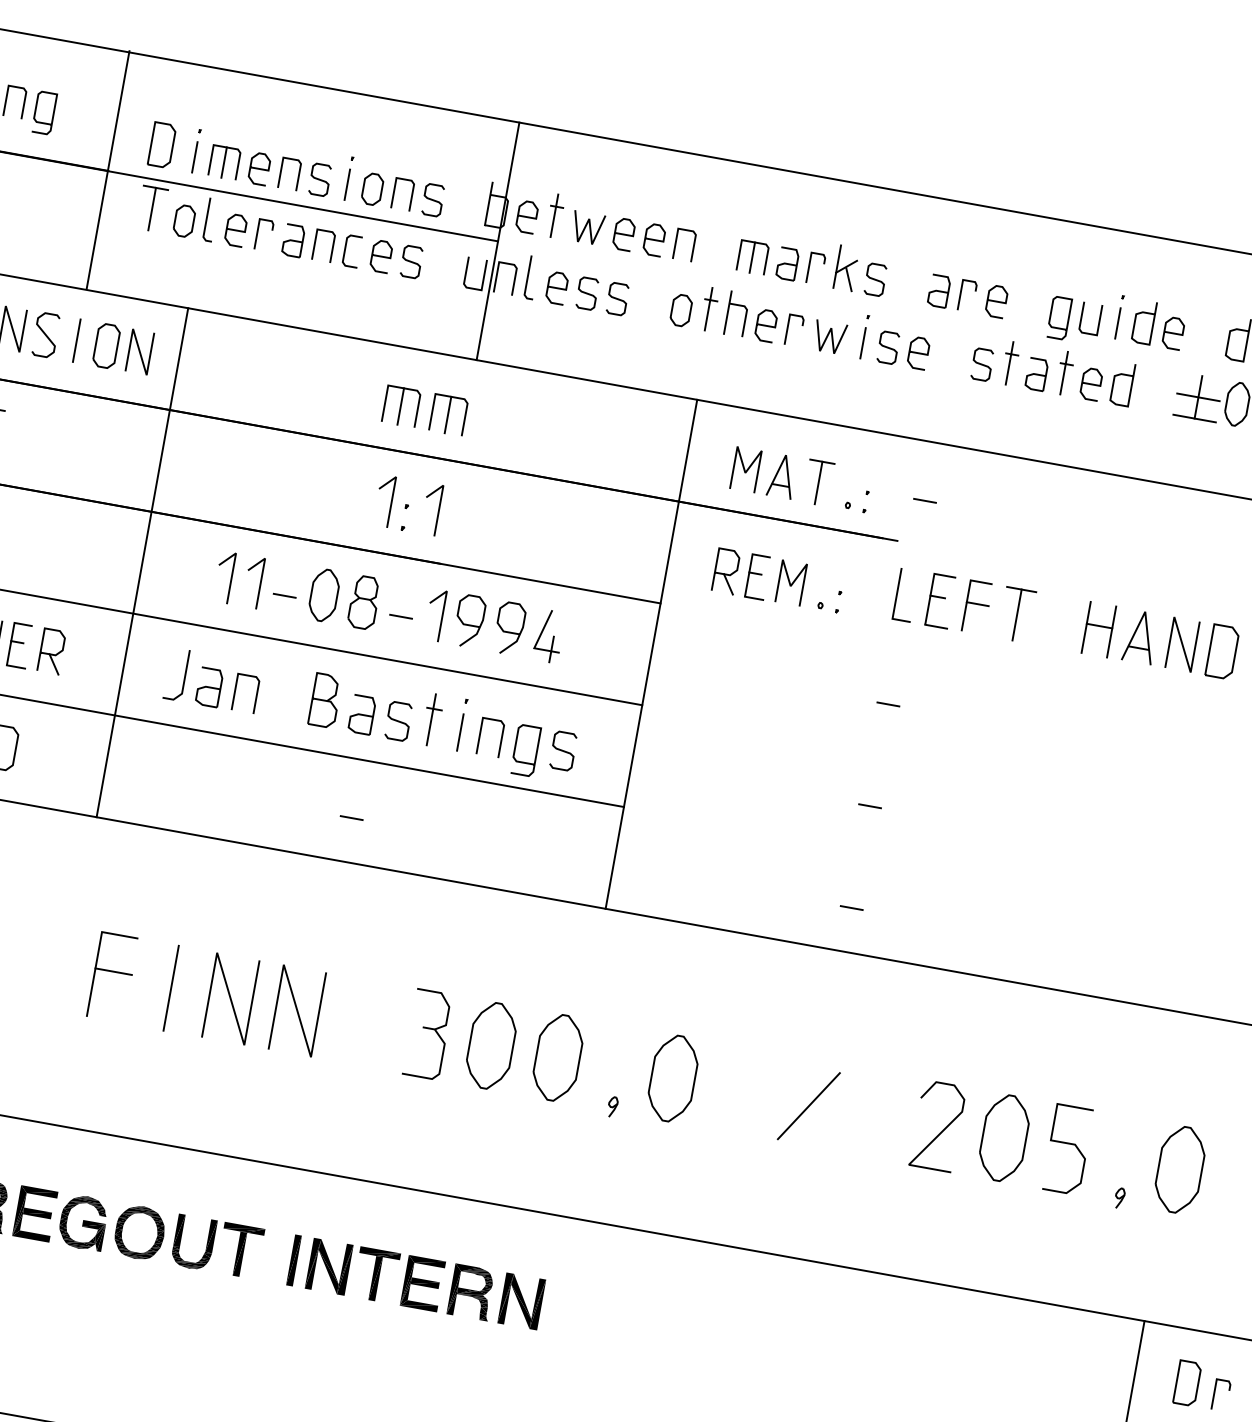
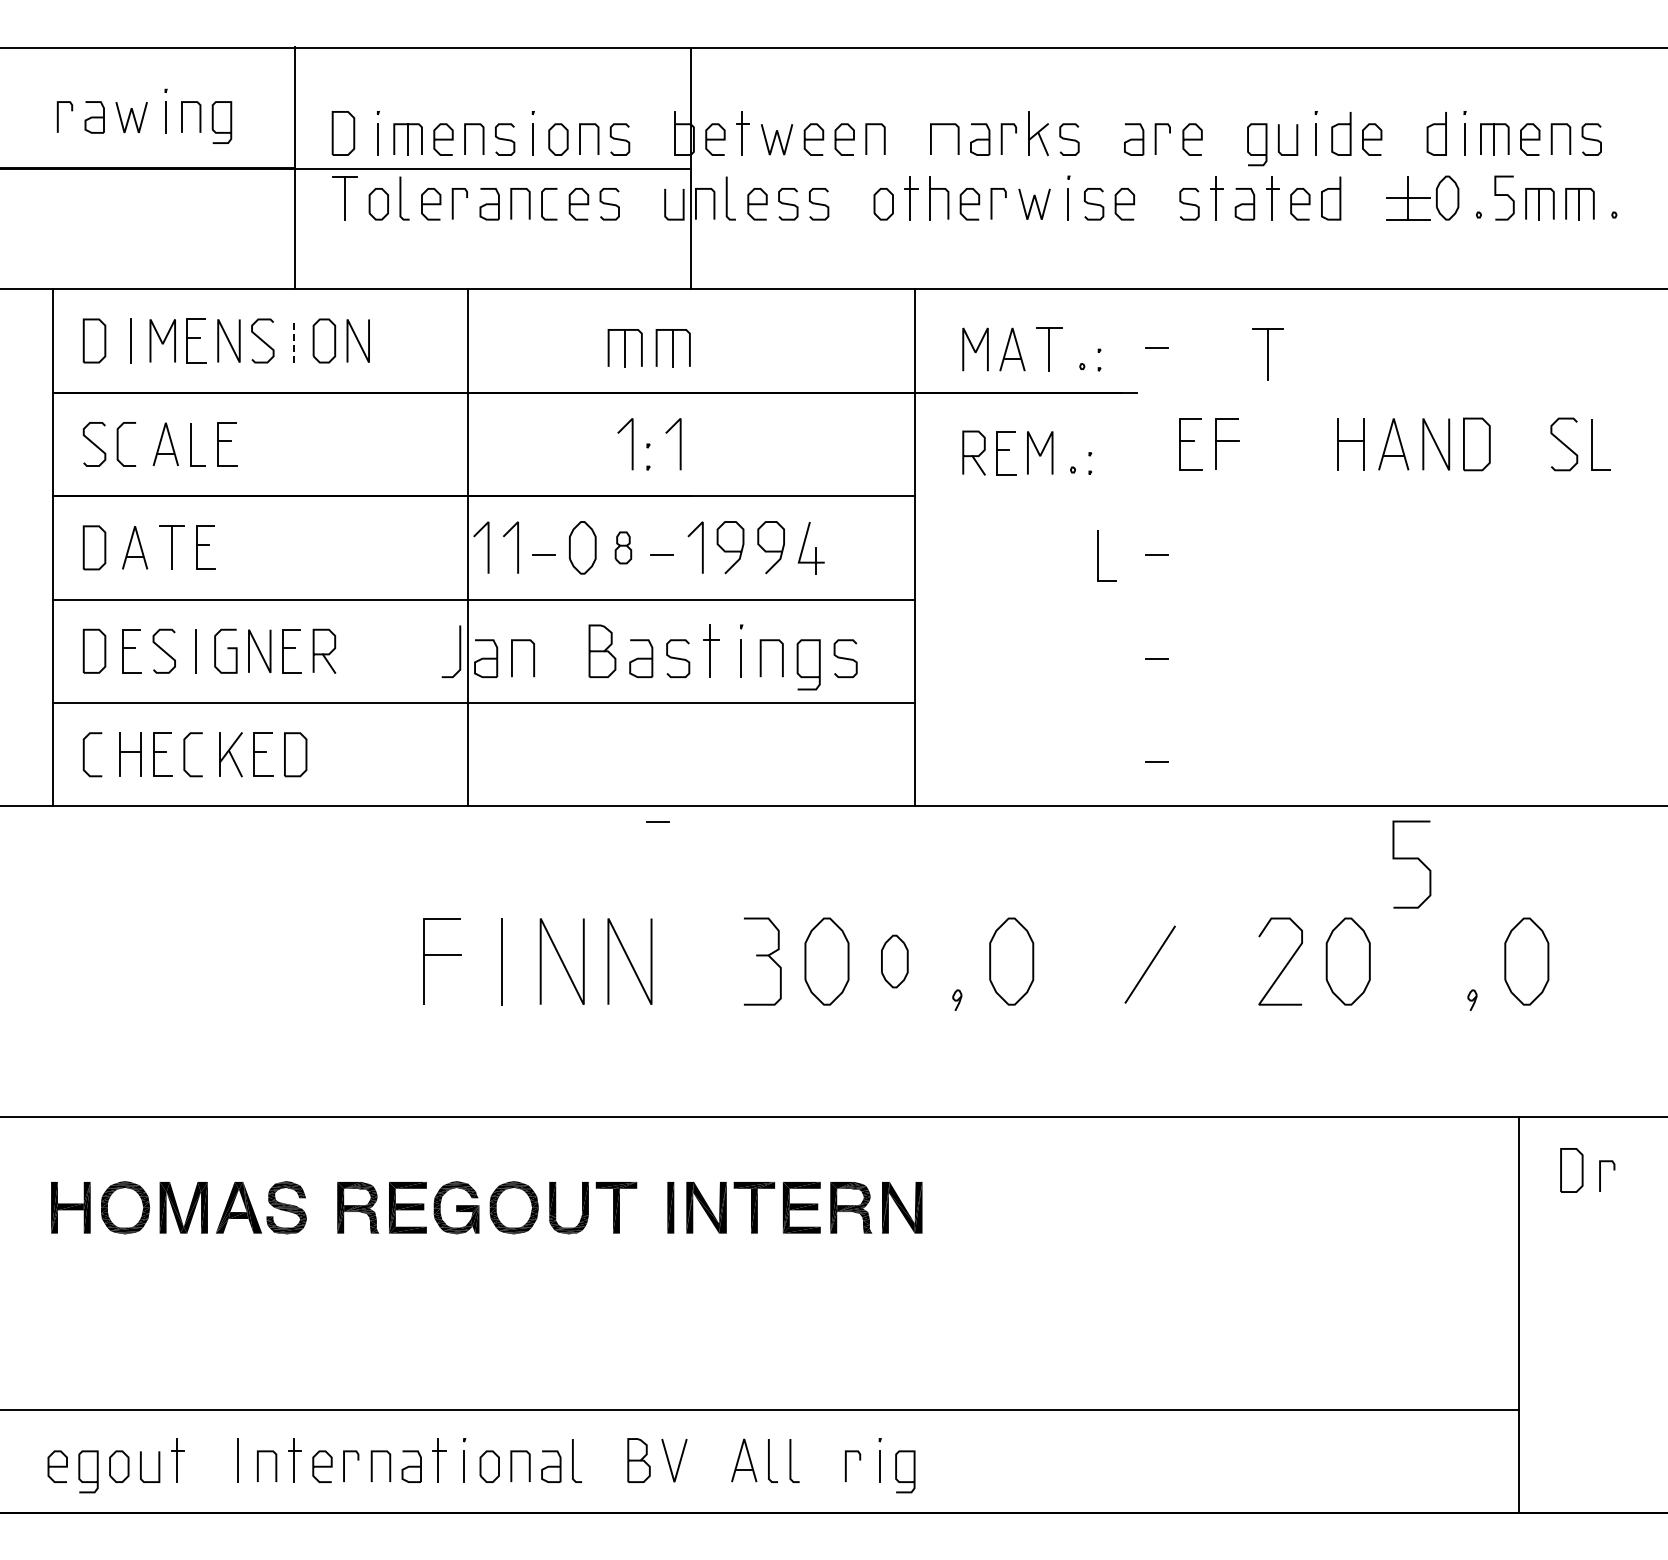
line: (752, 257) -> (944, 139), removed
line: (77, 341) -> (294, 341), solid -> dashed
line: (142, 562) -> (468, 547), moved
line: (897, 593) -> (1098, 555), moved
part: (364, 602) -> (623, 547), size x0.6
part: (1016, 614) -> (1267, 354), moved
line: (351, 817) -> (657, 821), moved
part: (557, 1057) -> (894, 961), size x0.6
curve: (1068, 1144) -> (1411, 859), moved

